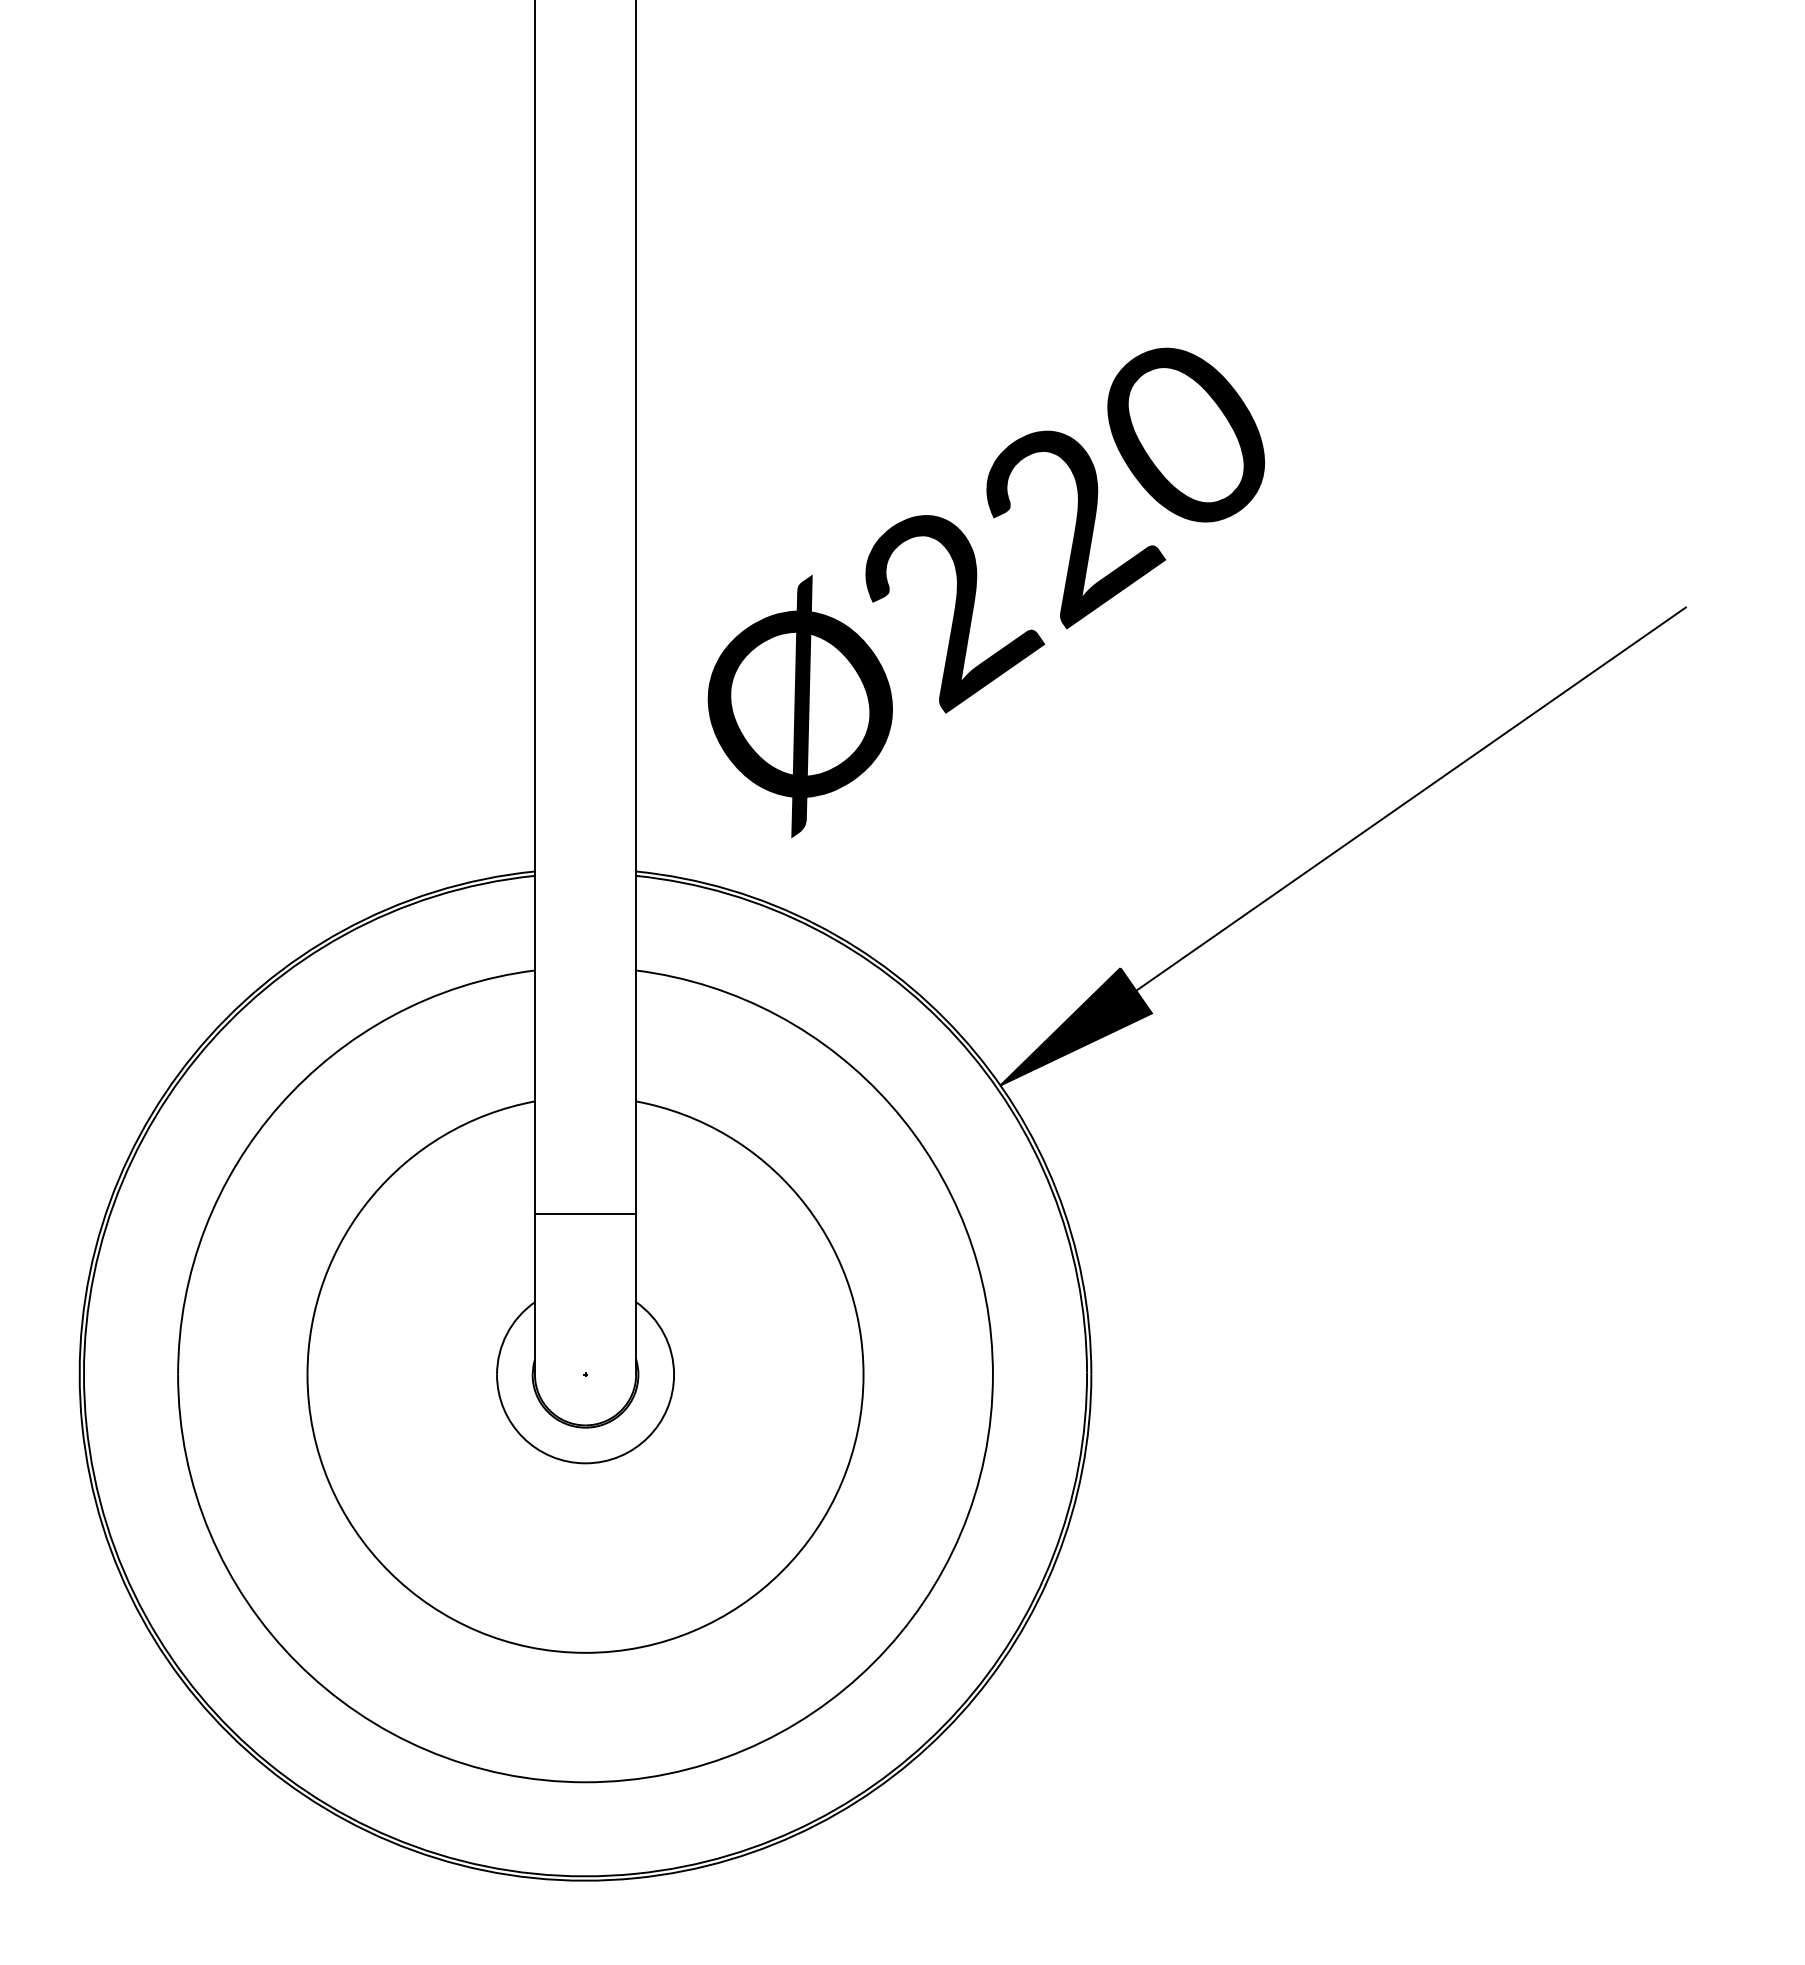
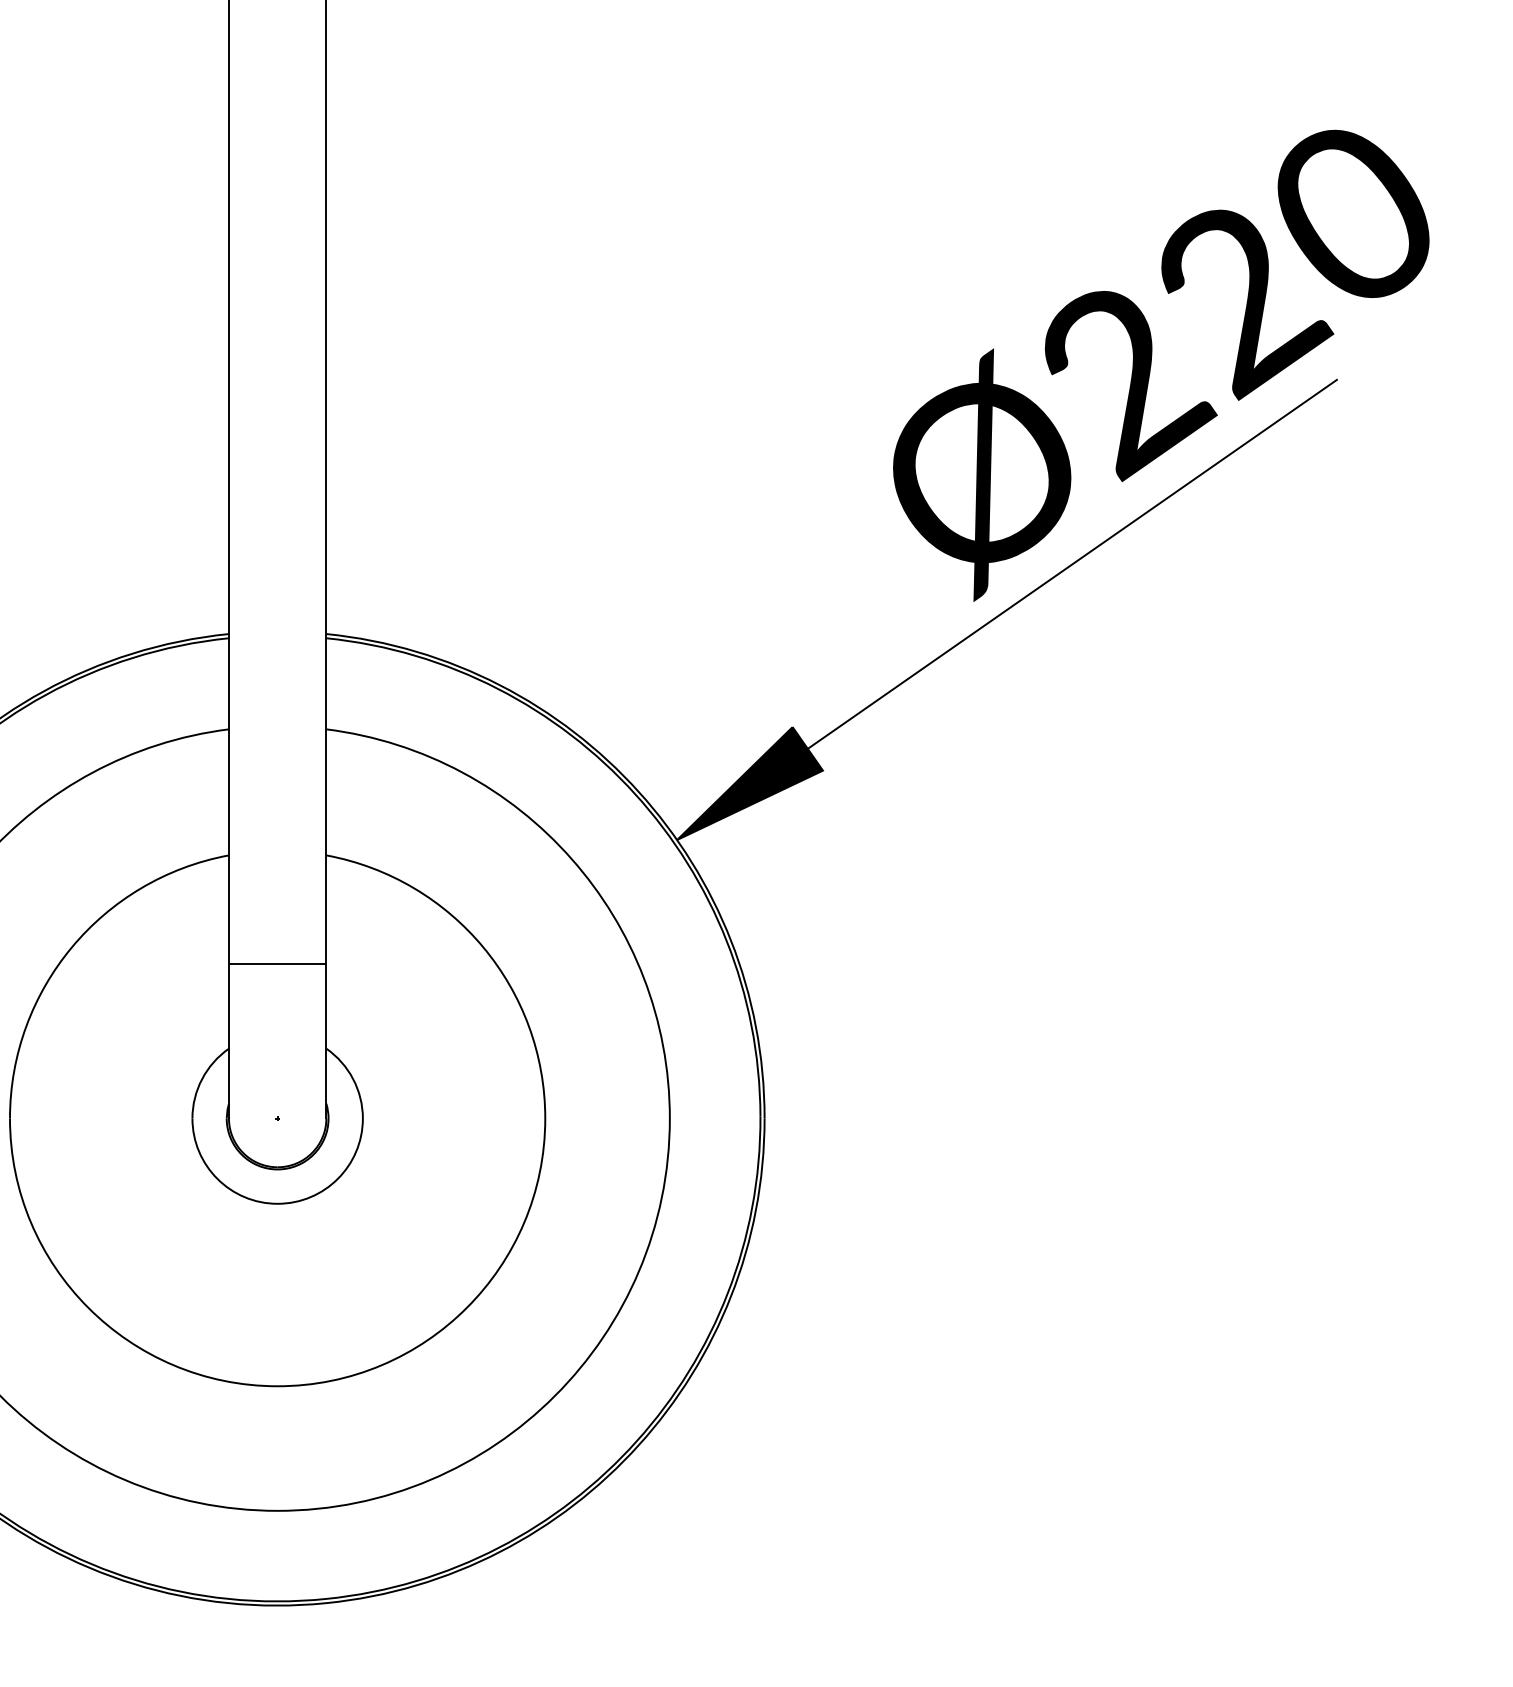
text: (985, 592) -> (1160, 365), moved

